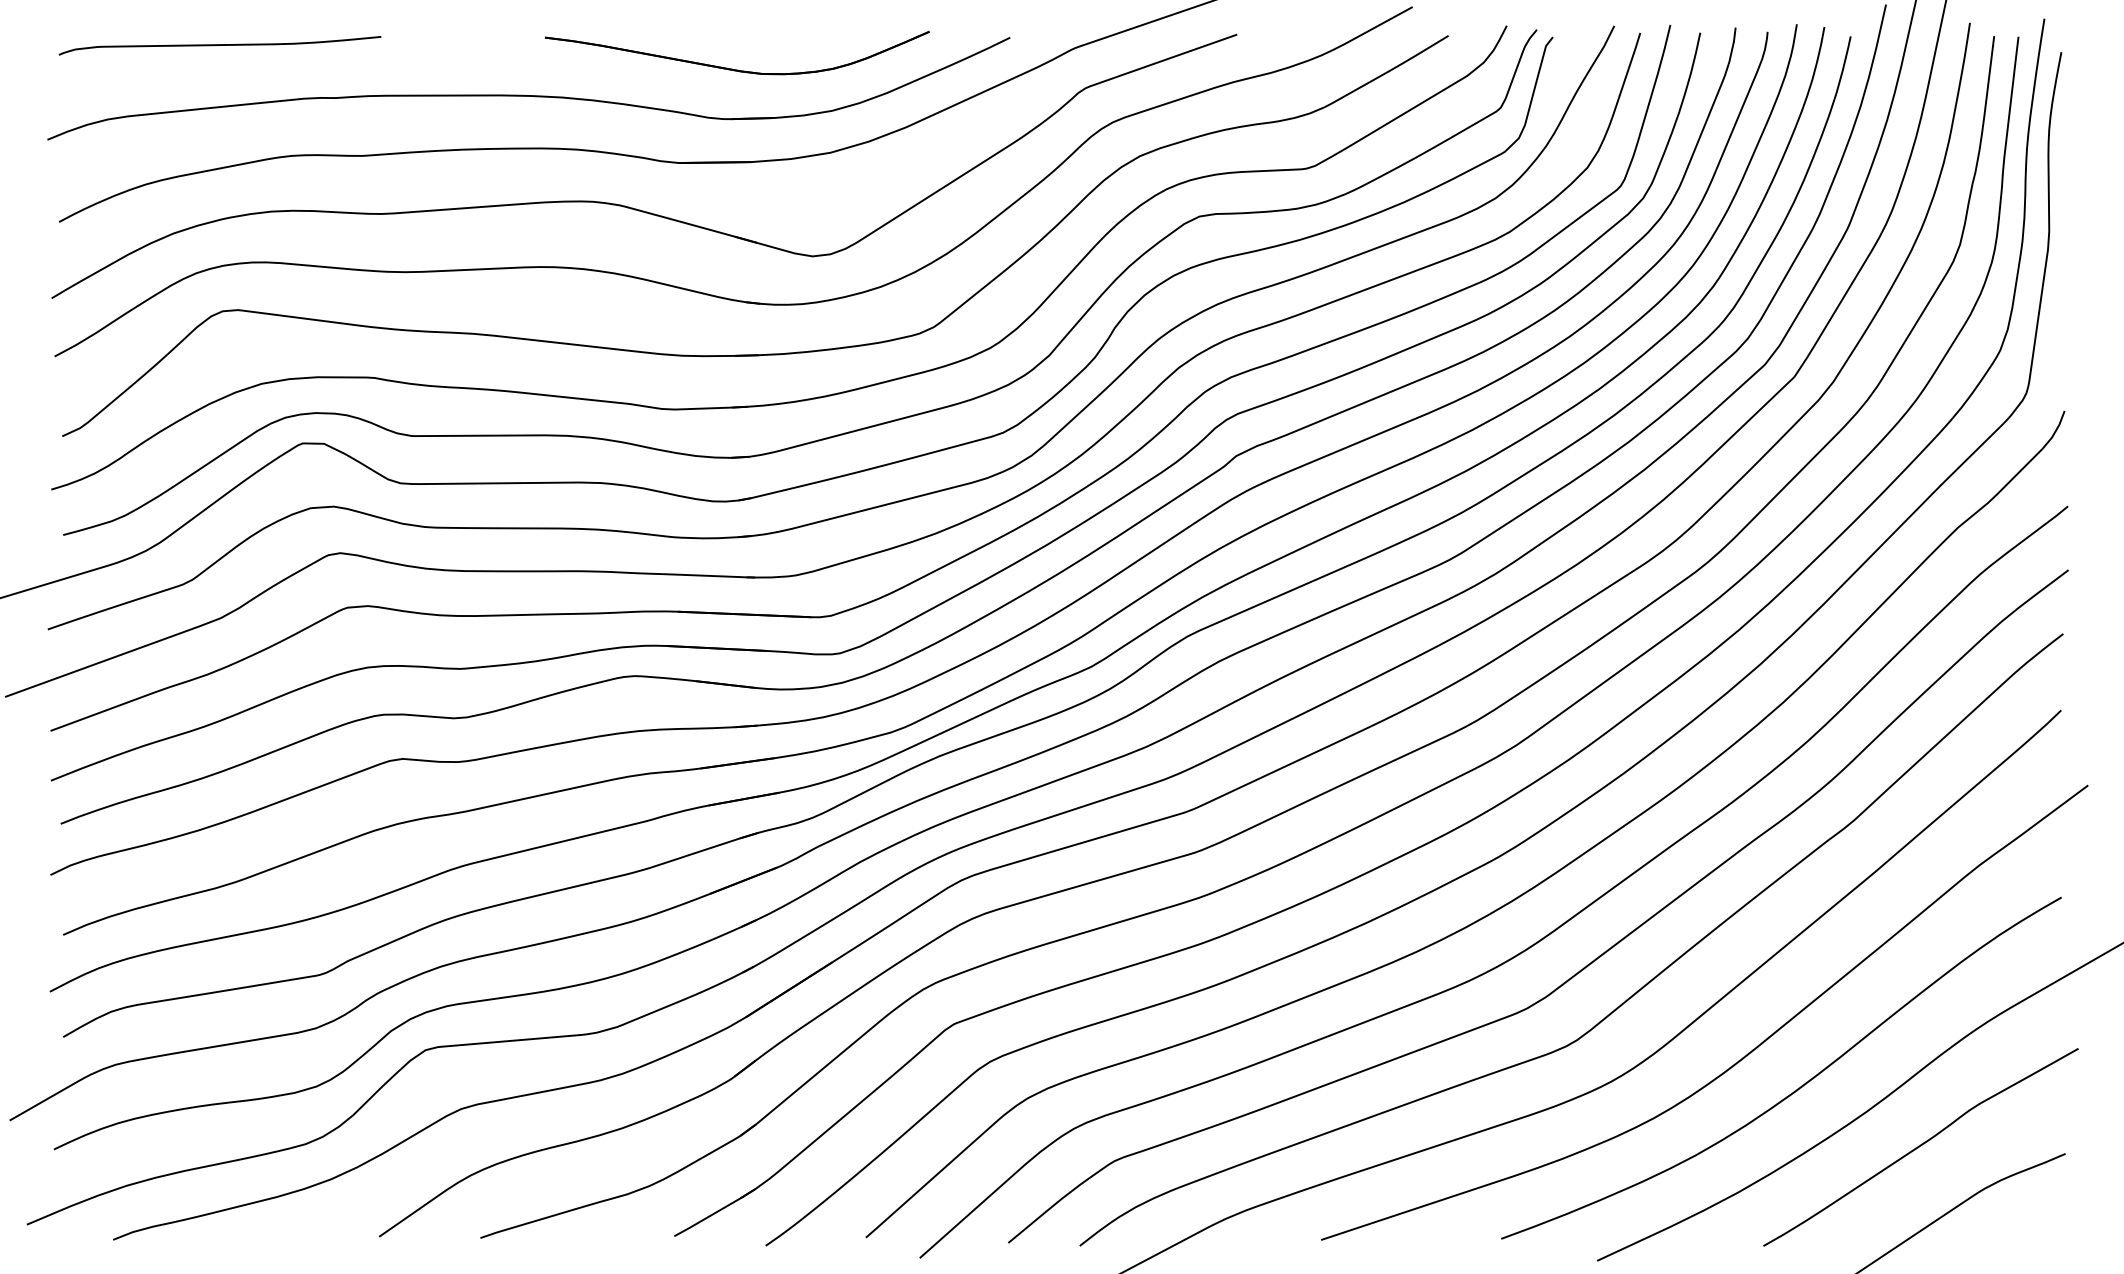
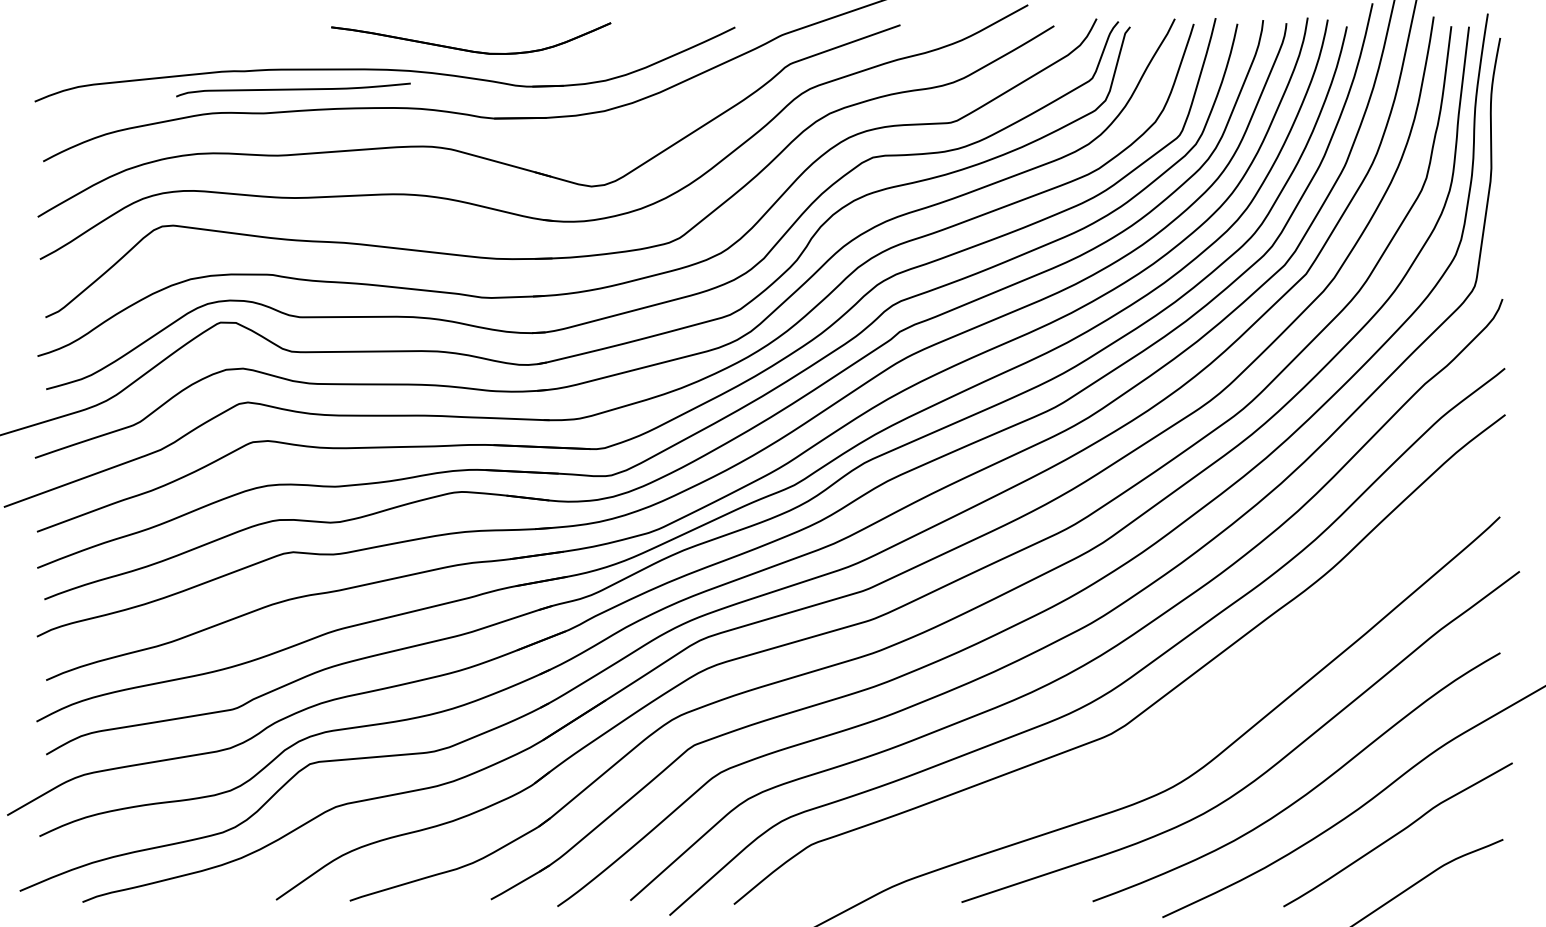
curve: (219, 45) -> (293, 89), moved
part: (732, 68) -> (467, 49), moved
curve: (1622, 1002) -> (1180, 729), removed

